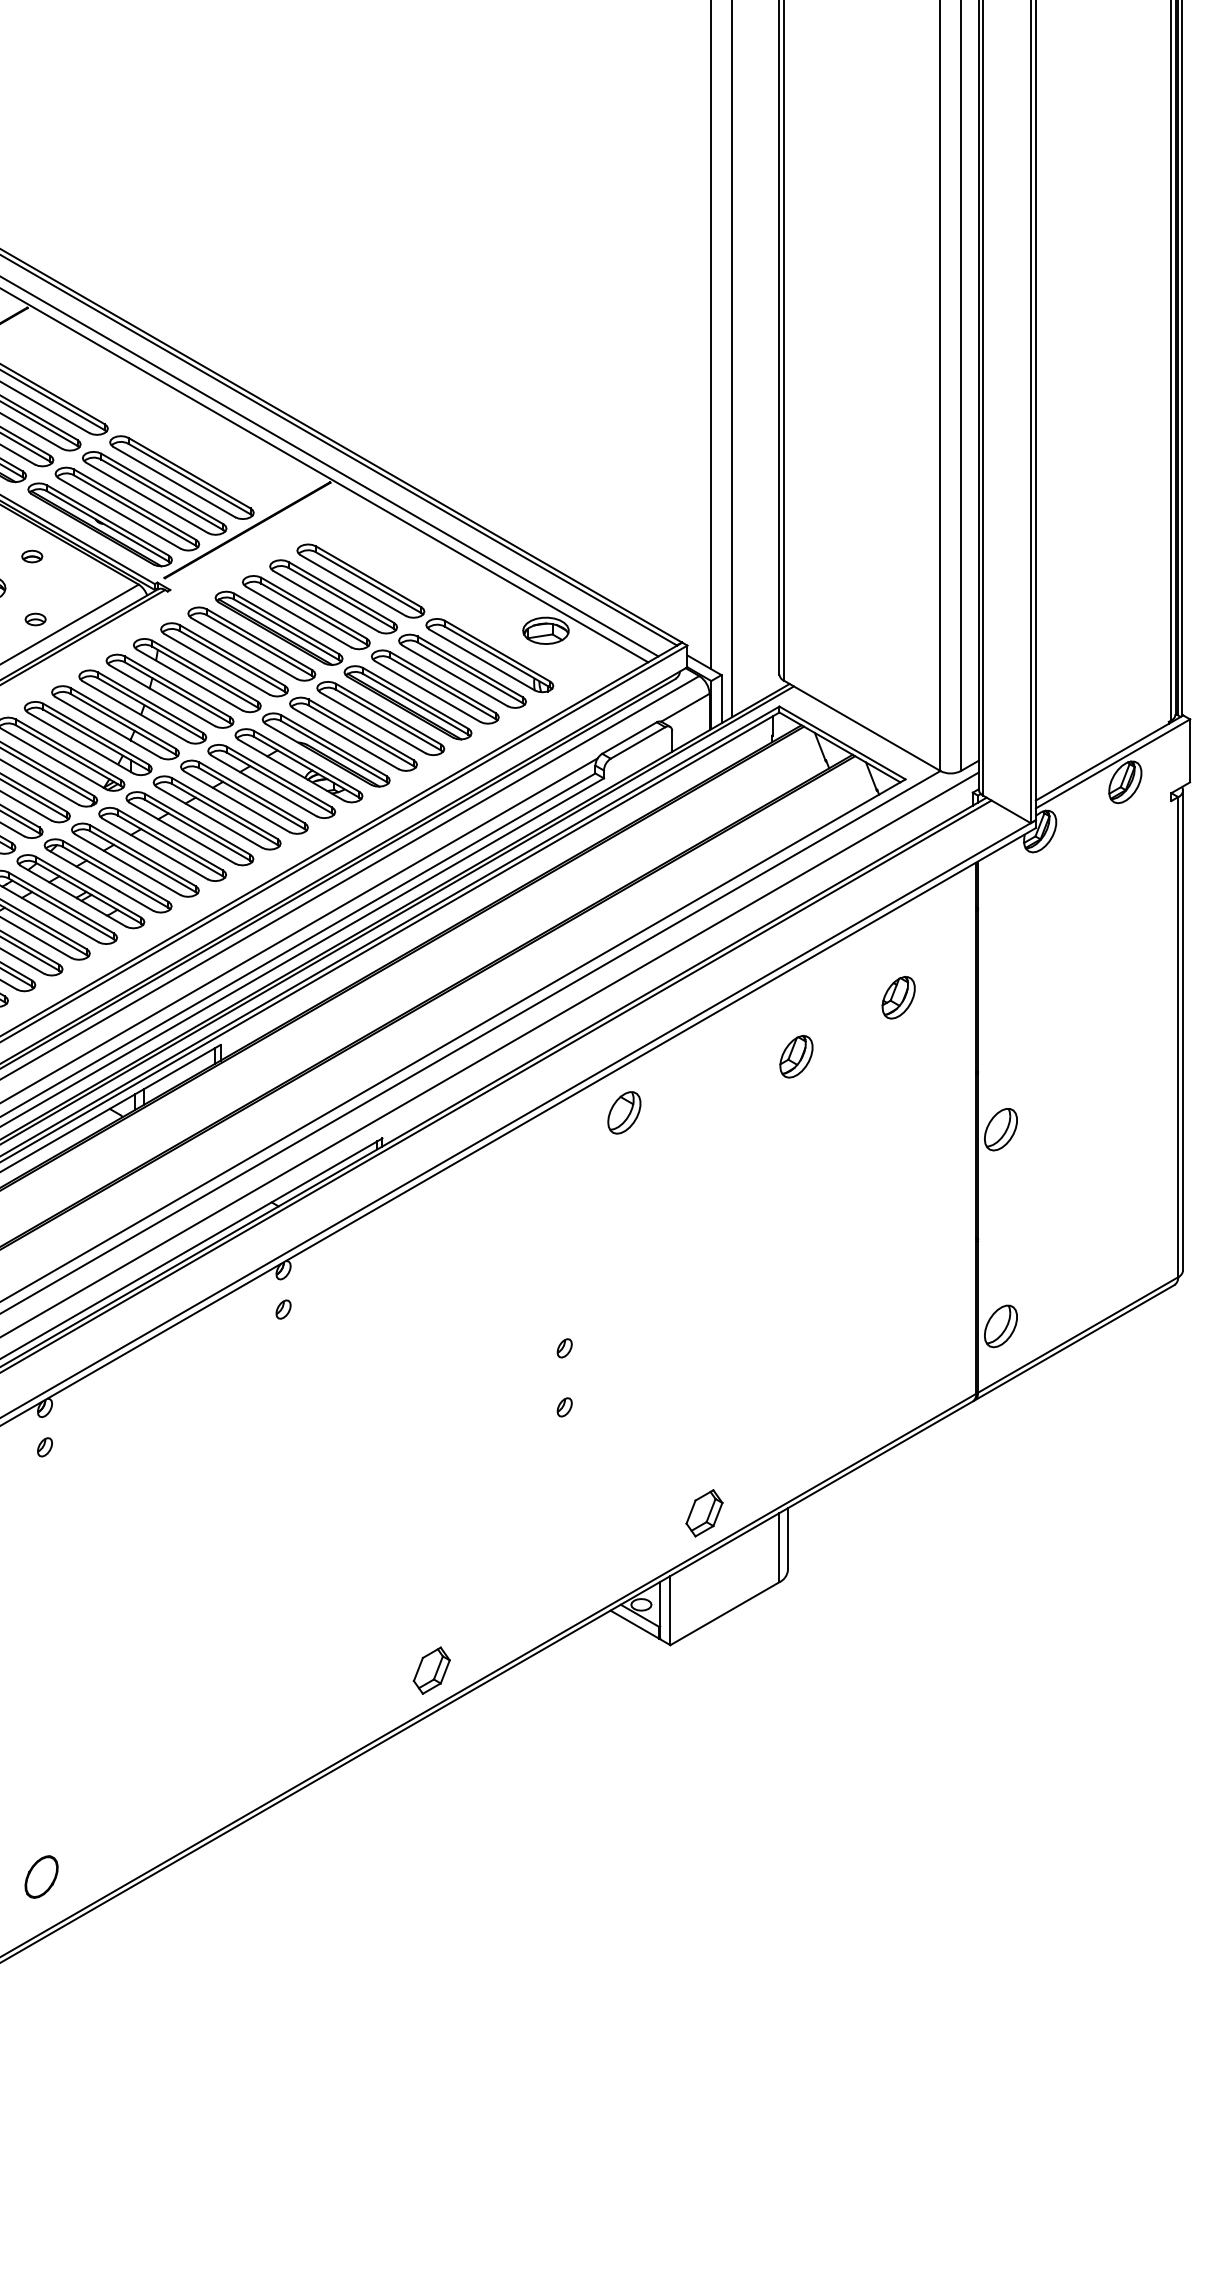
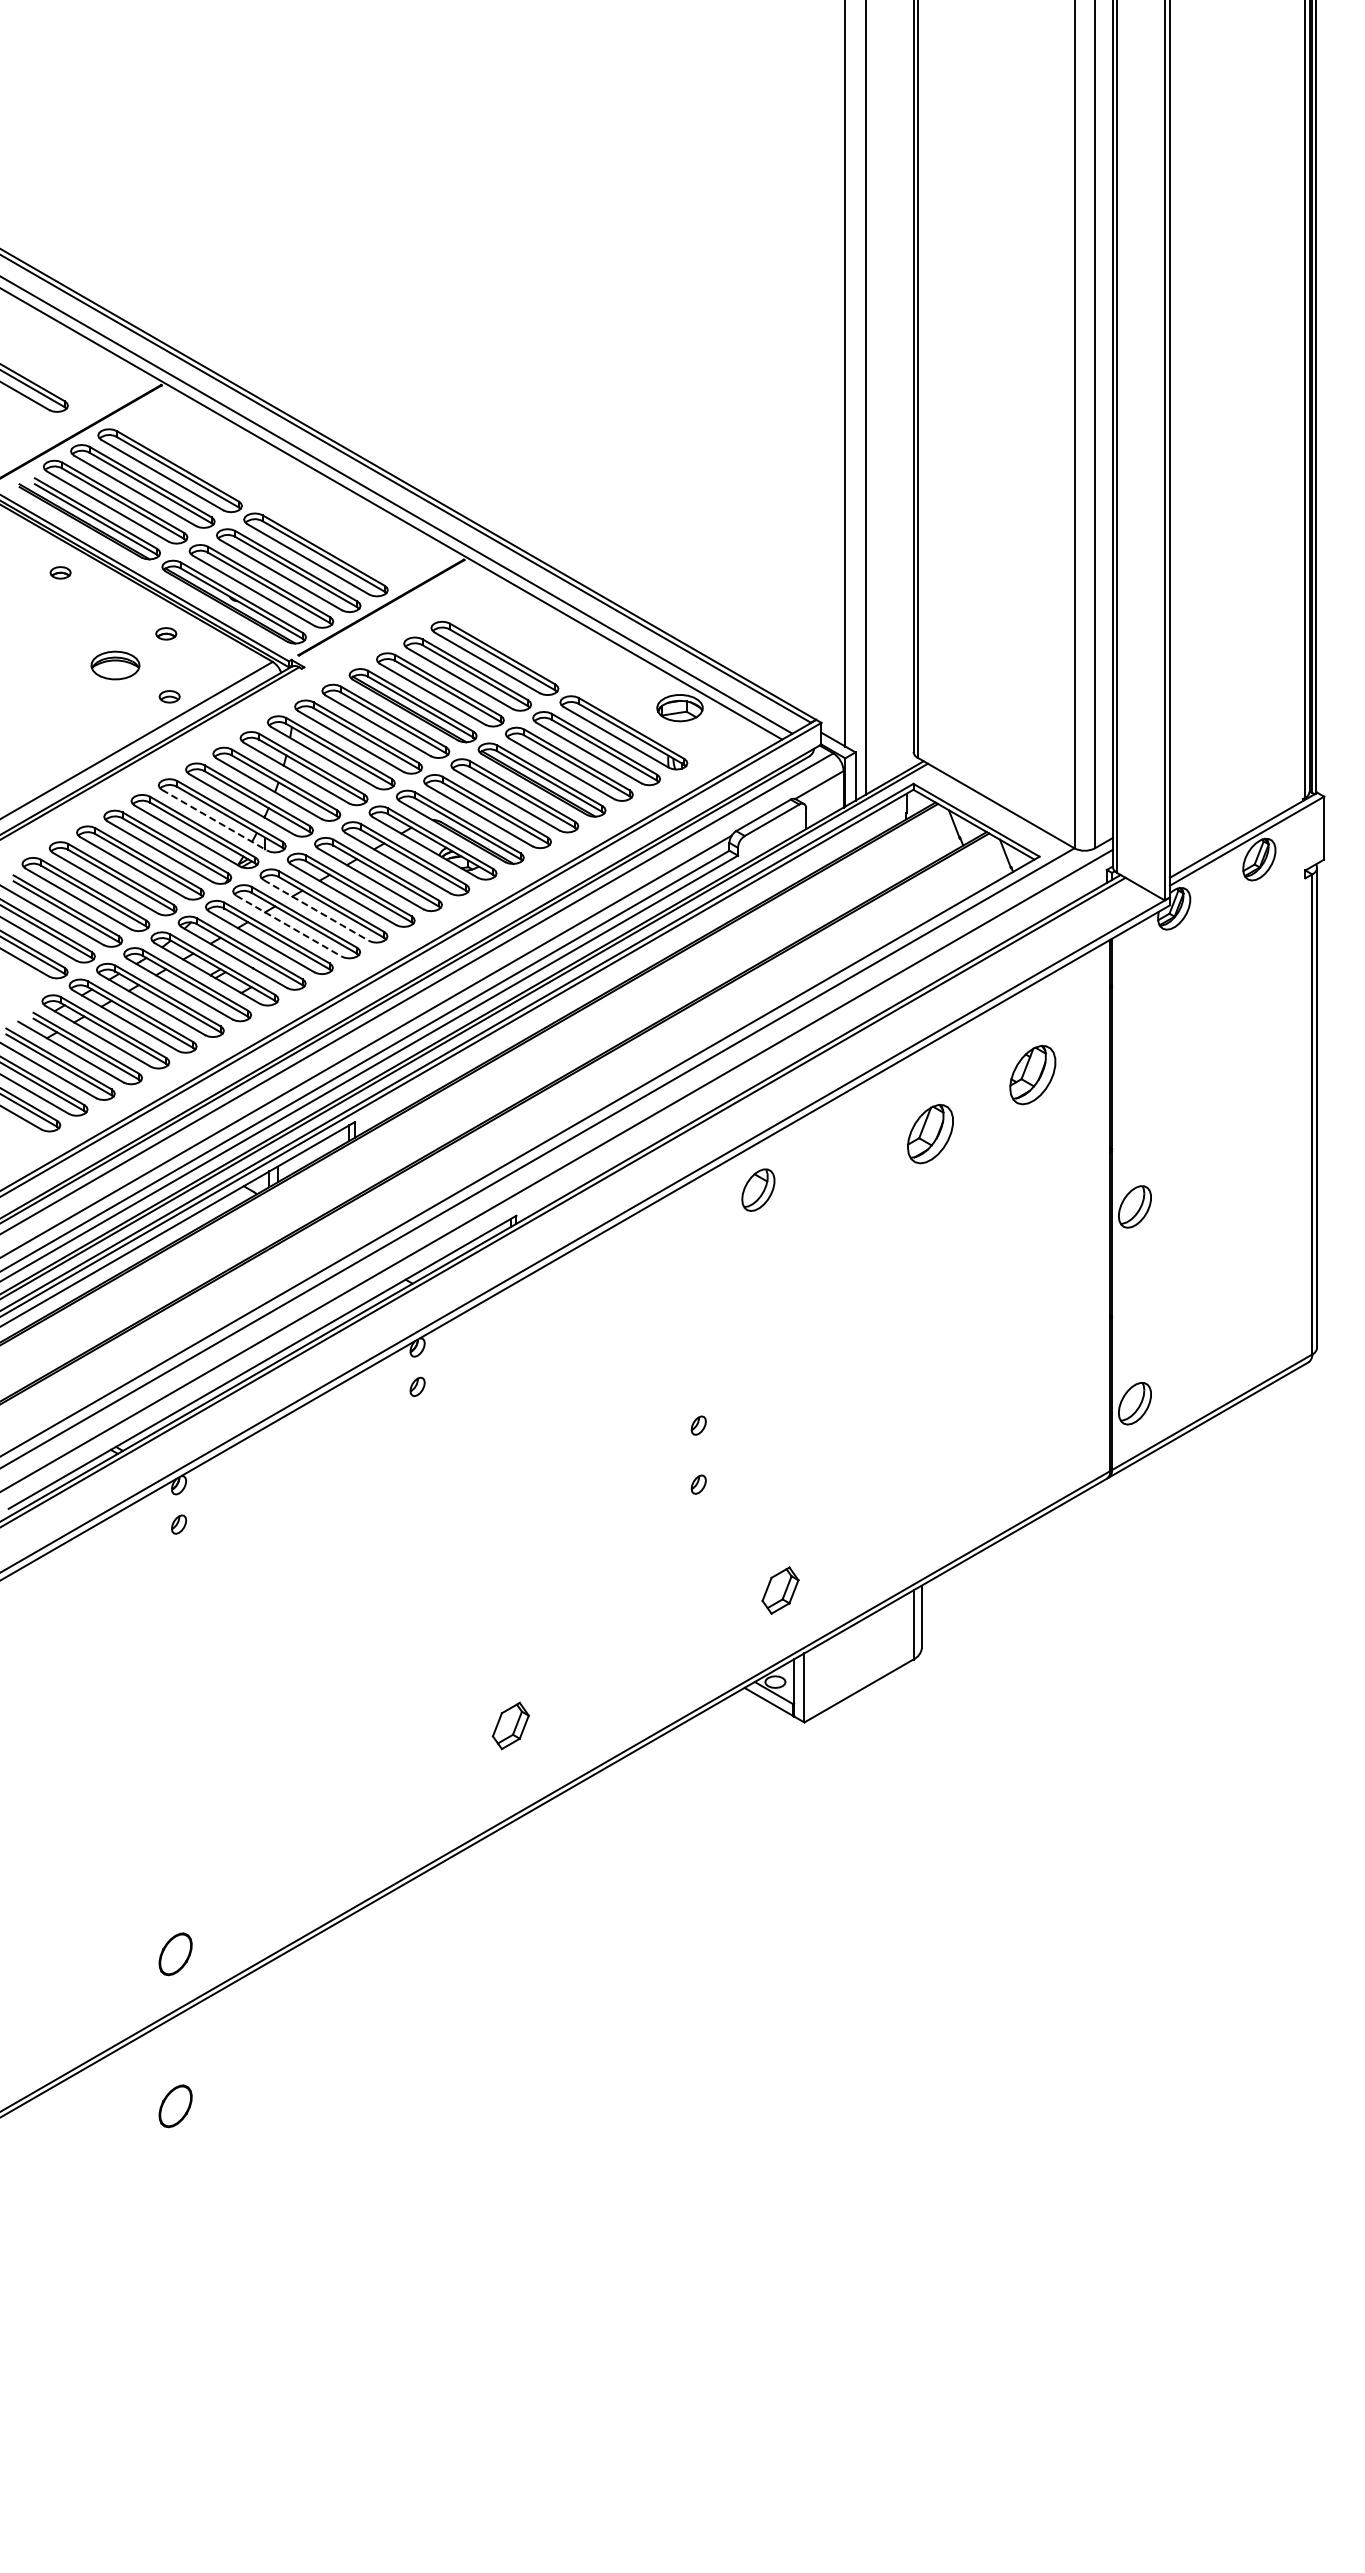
line: (80, 743) -> (214, 820), solid -> dashed
line: (182, 833) -> (316, 910), solid -> dashed
line: (155, 849) -> (289, 926), solid -> dashed
part: (898, 997) -> (1032, 1074), size x1.4
part: (796, 1056) -> (930, 1133), size x1.4
part: (704, 1513) -> (780, 1590), moved
part: (431, 1670) -> (510, 1725), moved
part: (41, 2029) -> (175, 2106), added

